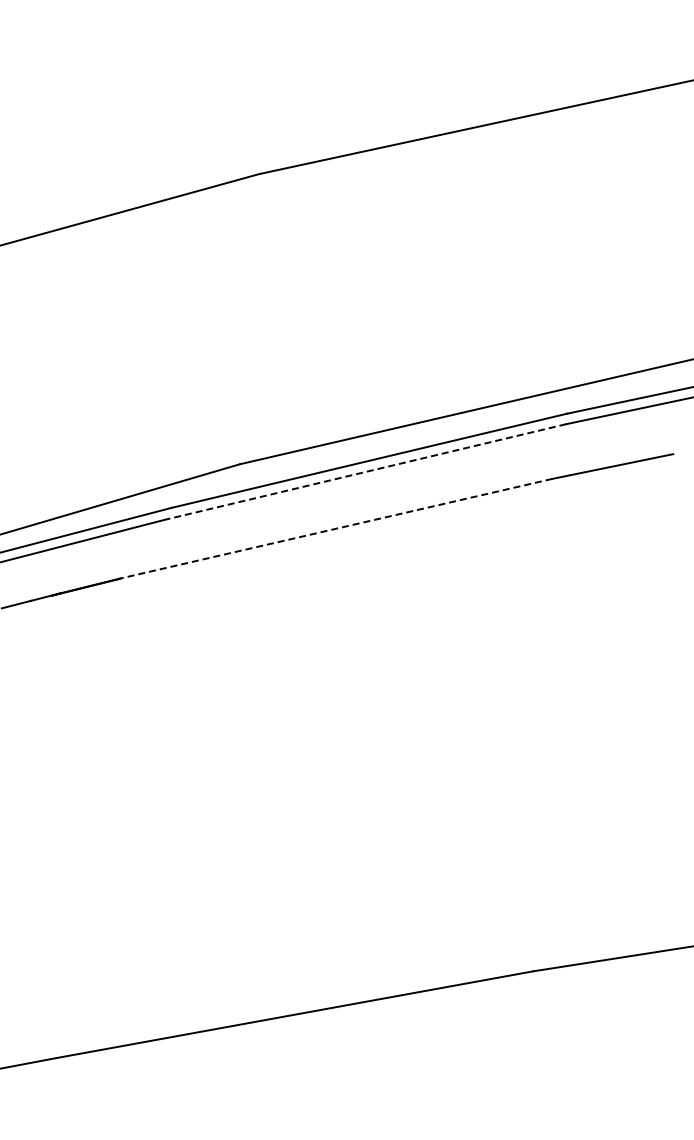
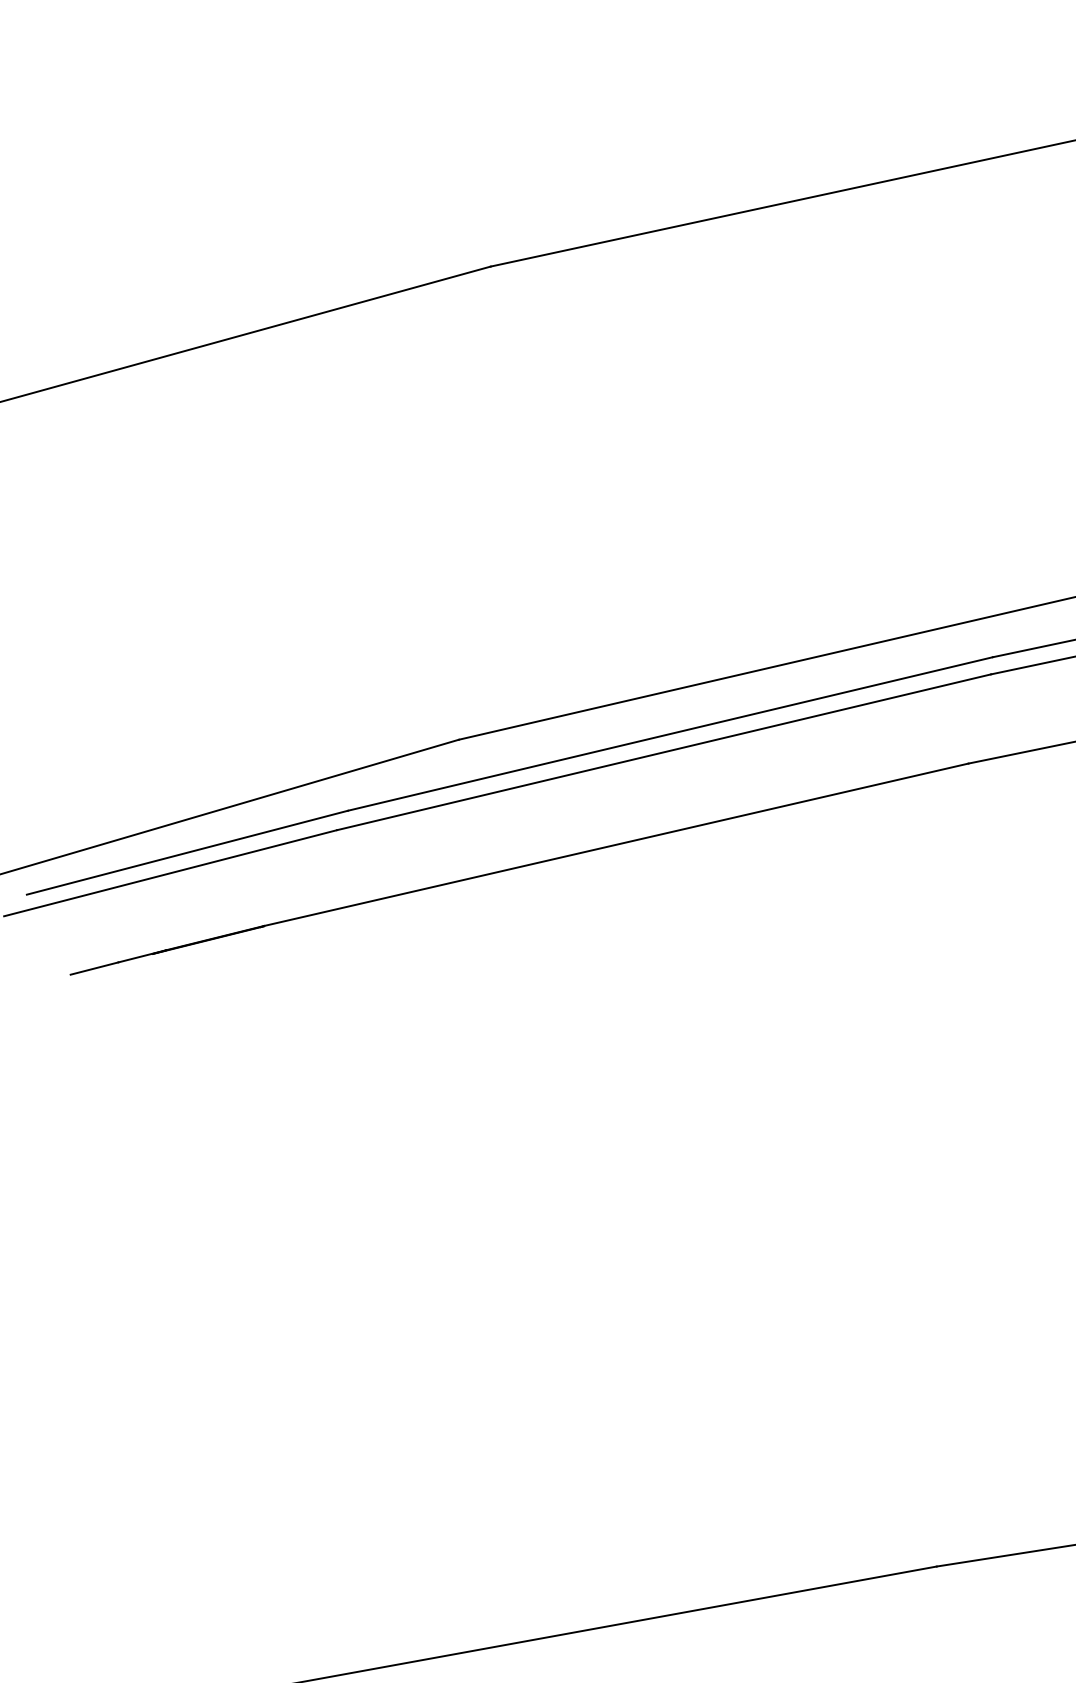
line: (365, 472) -> (663, 753), dashed -> solid
line: (336, 528) -> (616, 844), dashed -> solid

